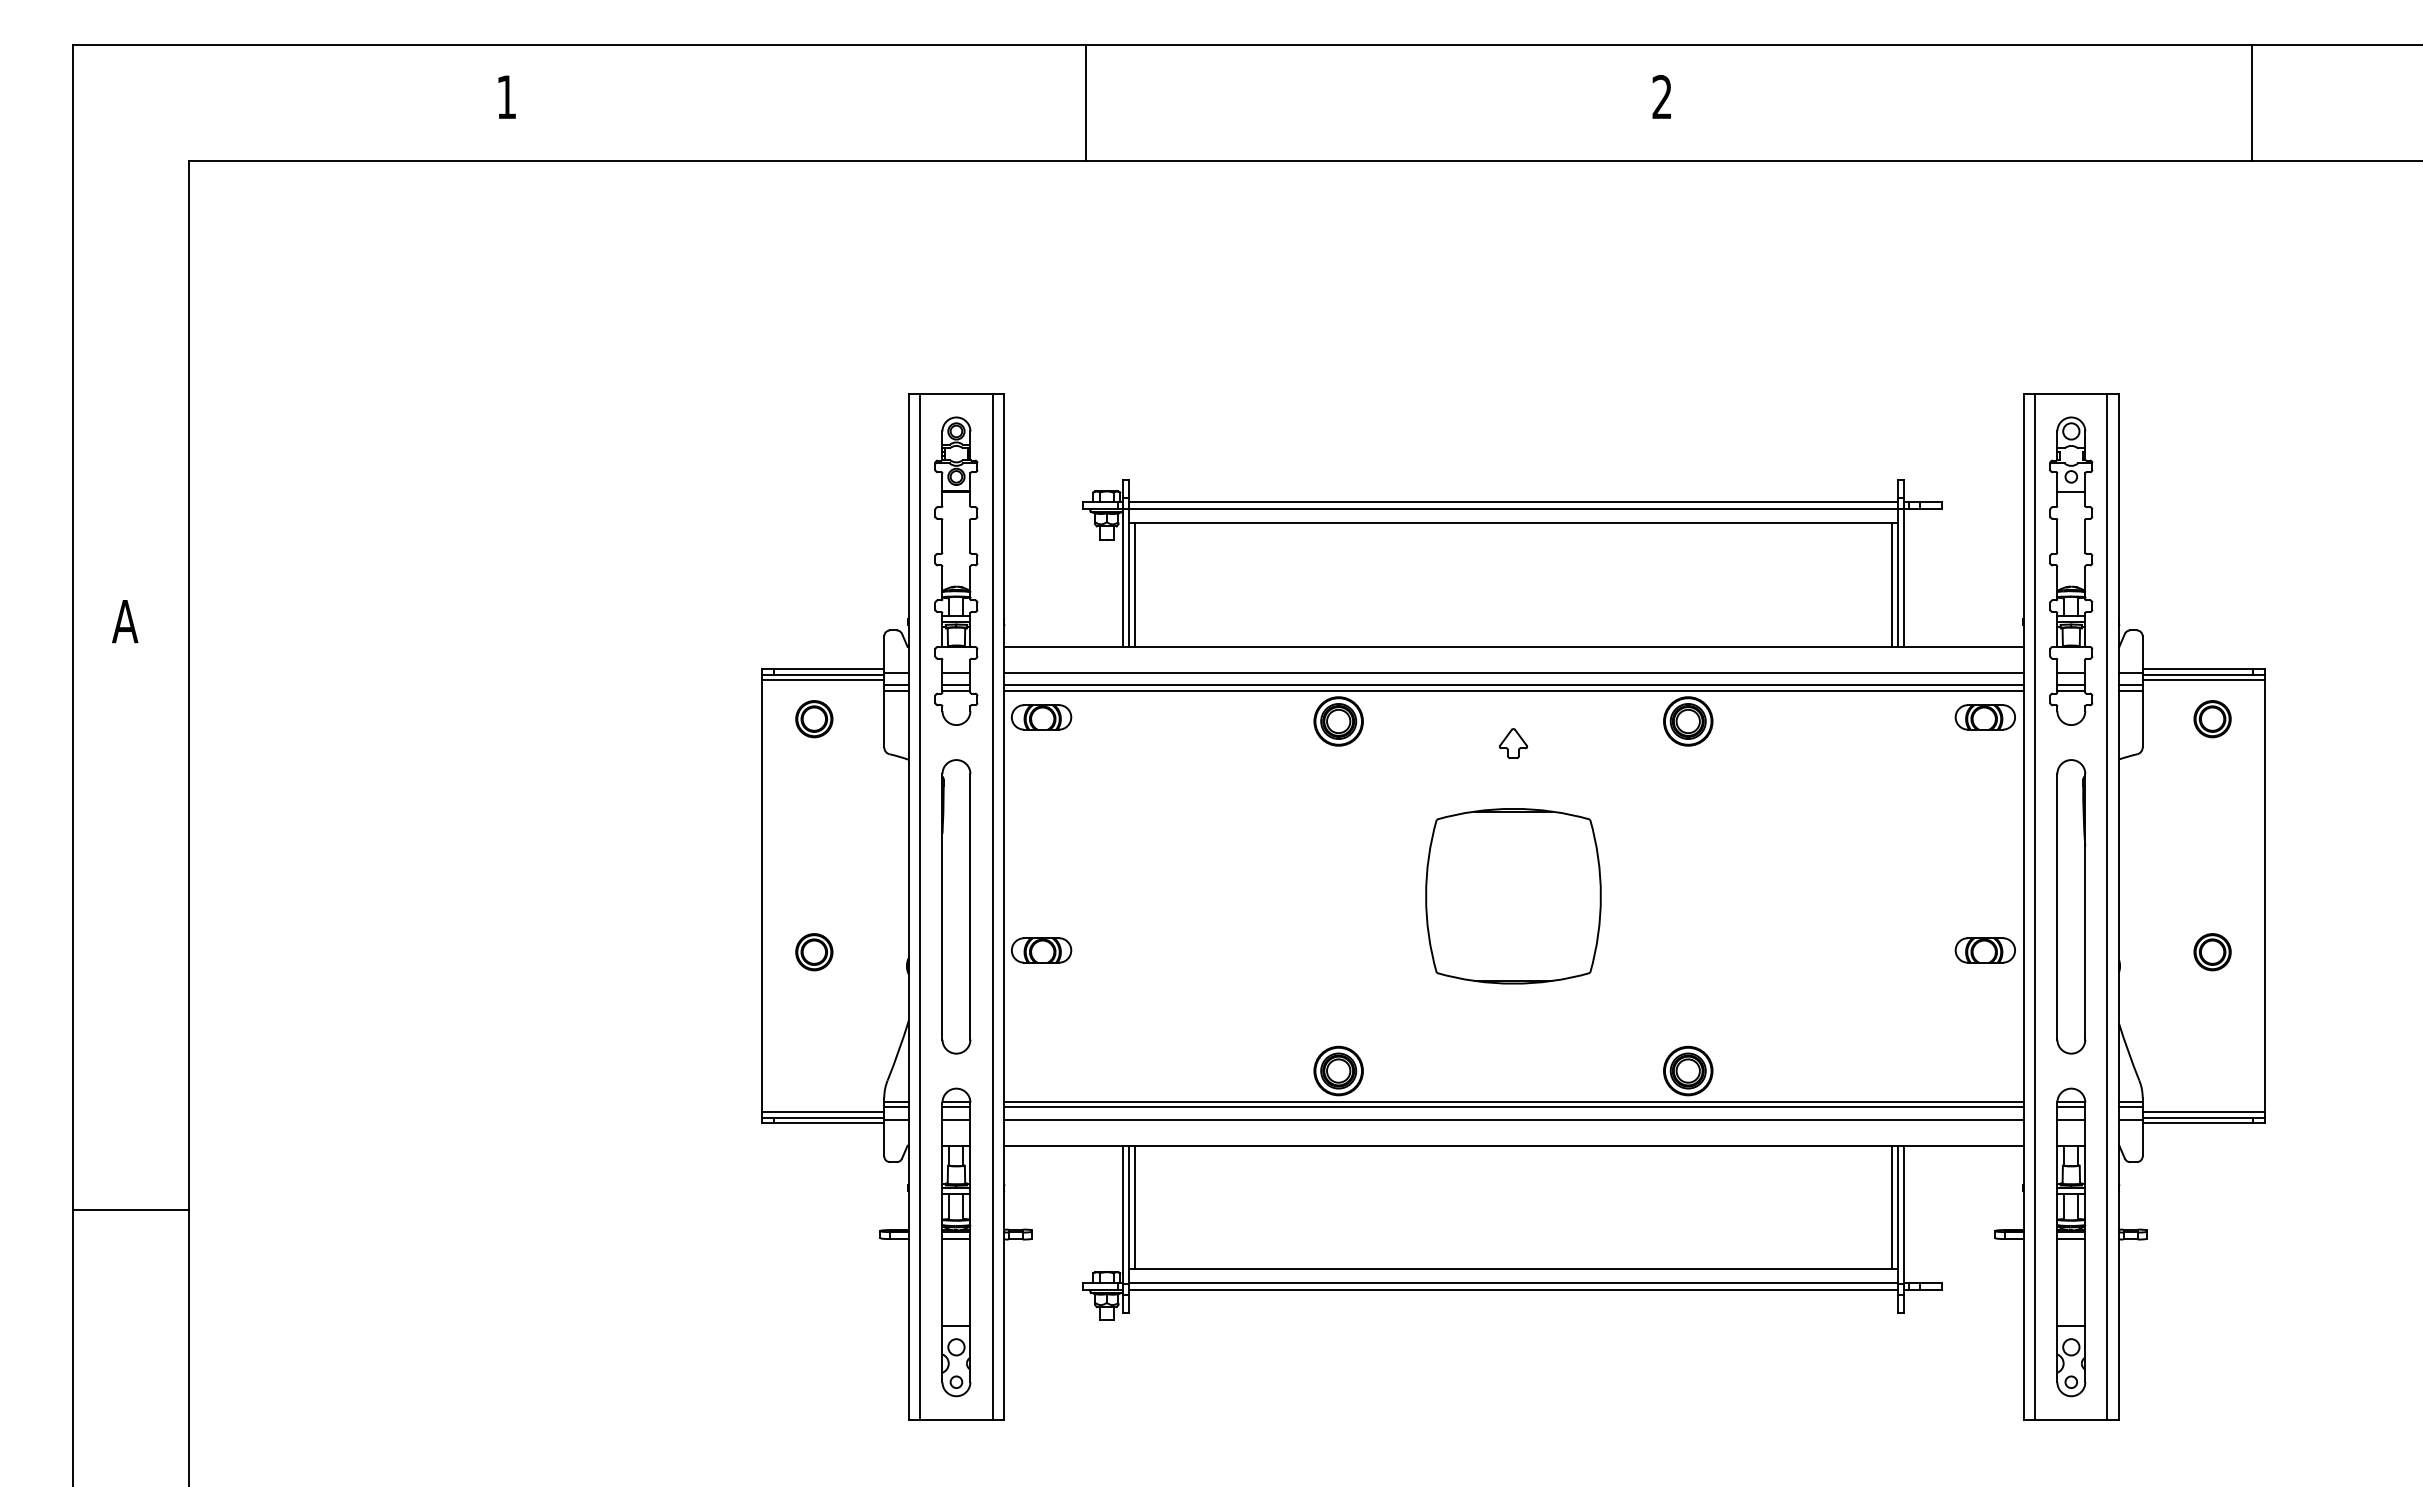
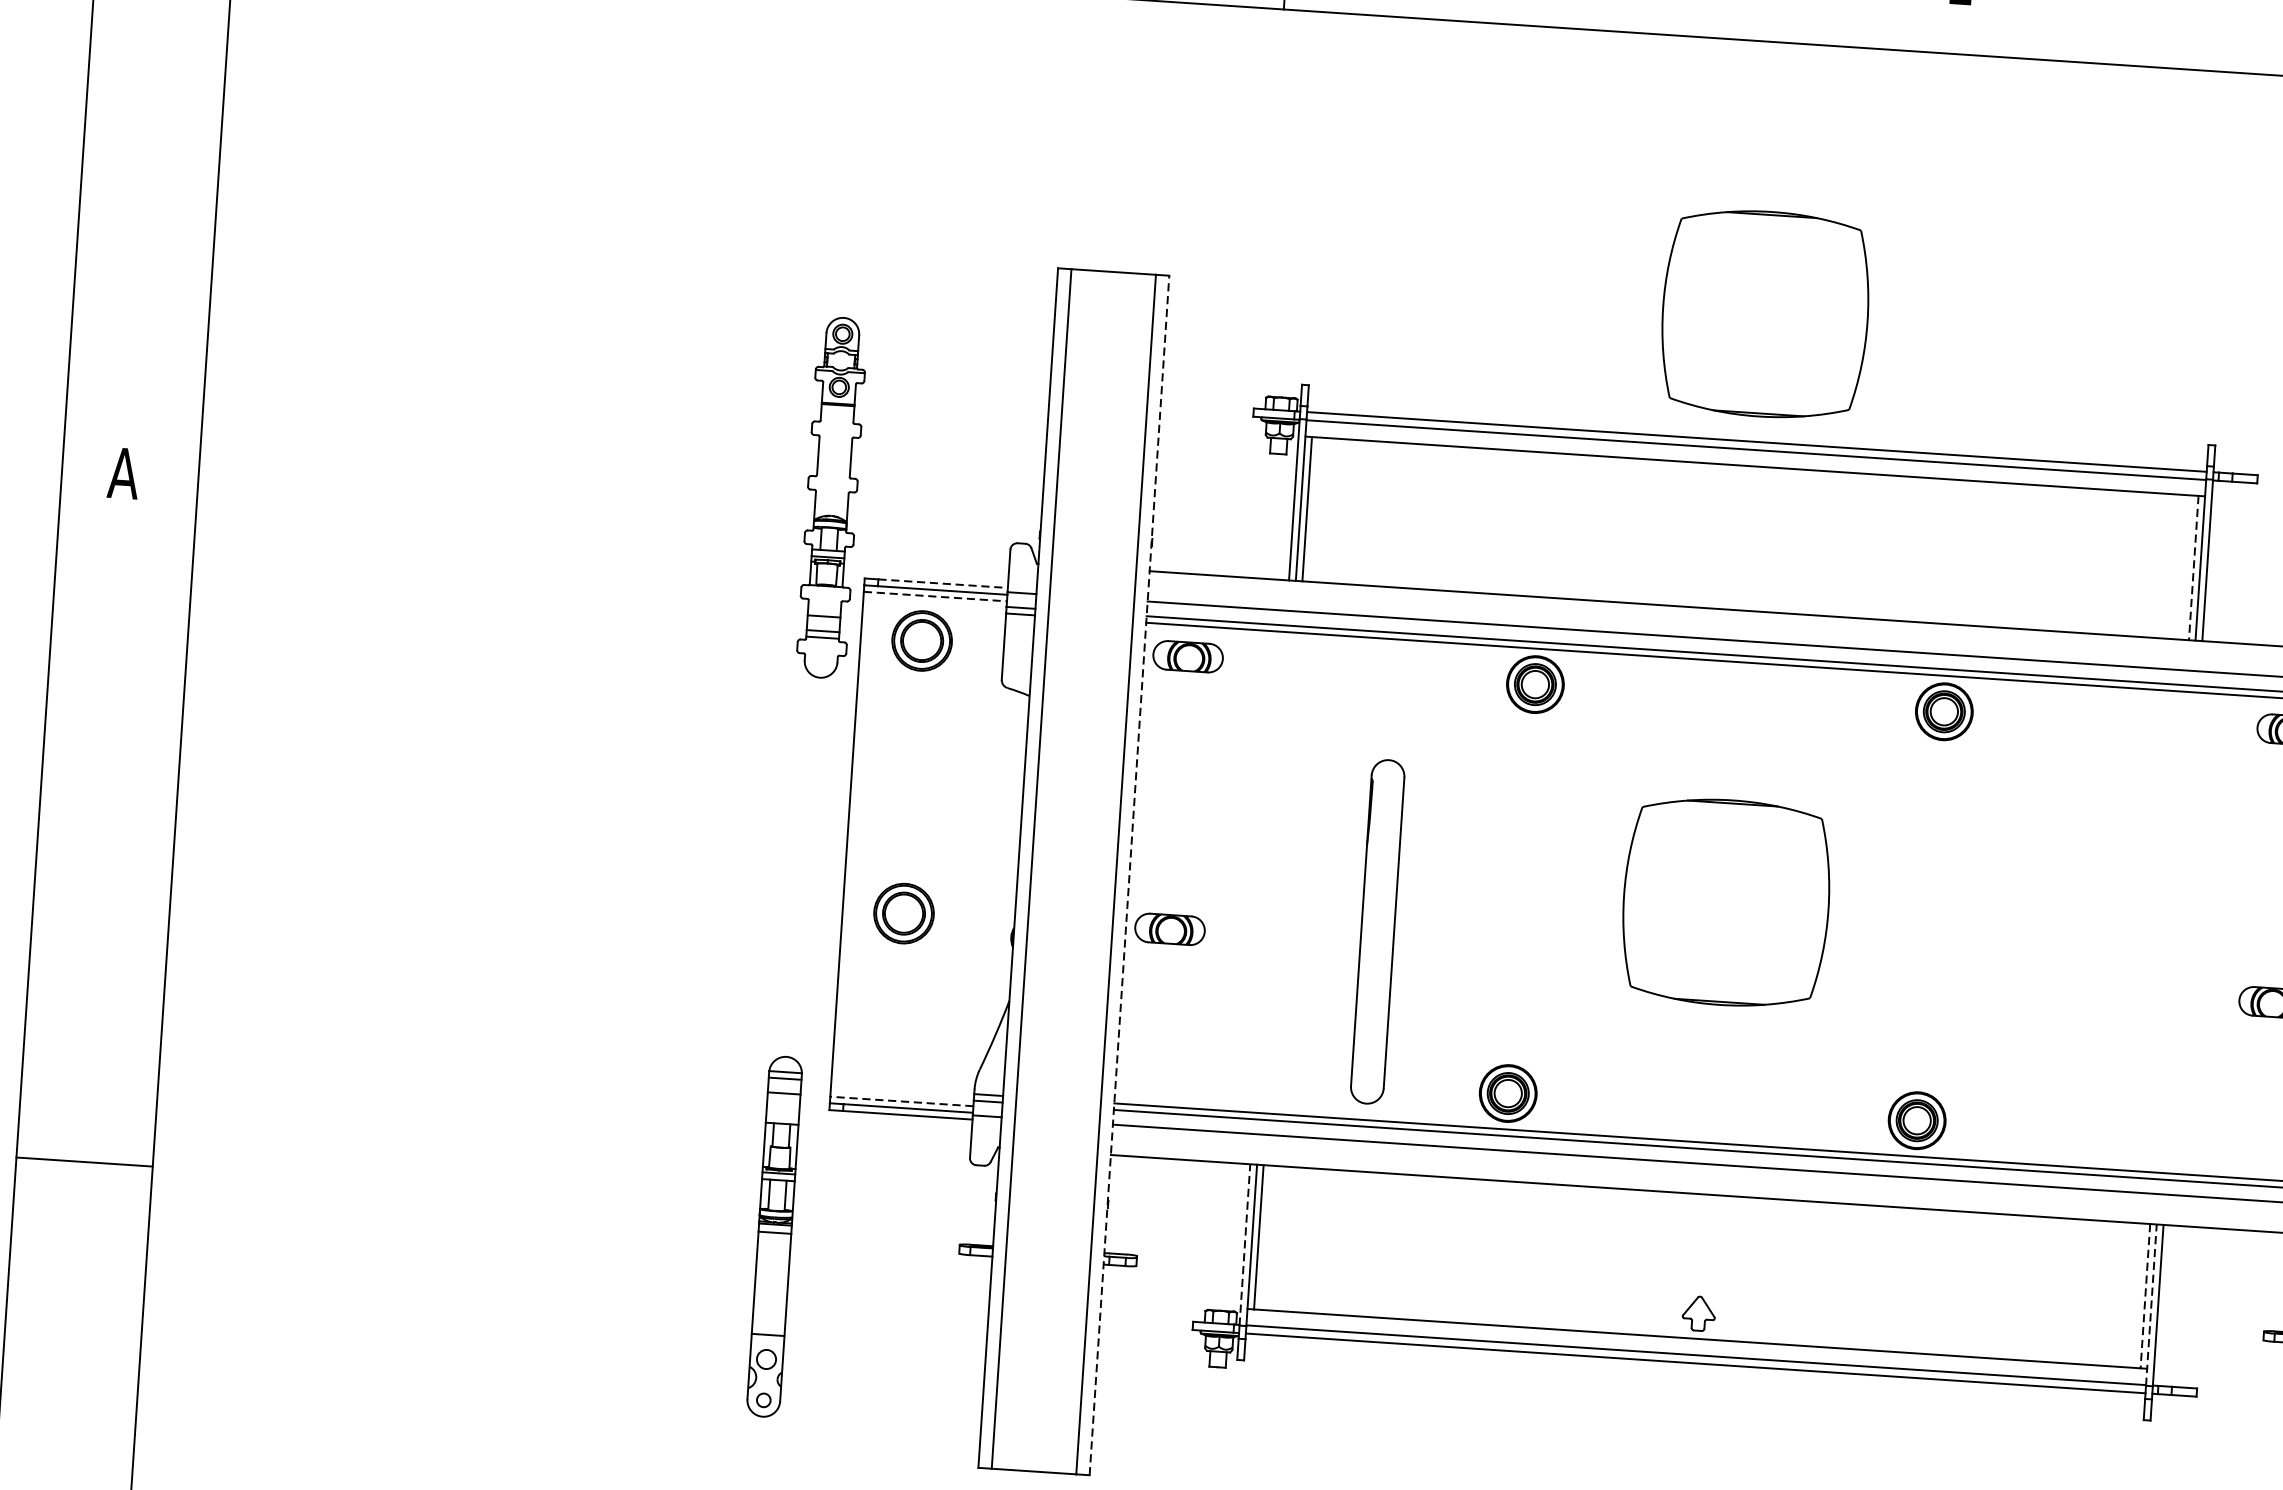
part: (1513, 393) -> (1765, 314), added
part: (956, 570) -> (832, 496), moved
line: (1892, 585) -> (2193, 568), solid -> dashed
line: (829, 669) -> (943, 584), solid -> dashed
line: (823, 680) -> (935, 596), solid -> dashed
part: (814, 719) -> (922, 641), size x1.4
part: (1512, 743) -> (1697, 1313), moved
part: (956, 906) -> (1377, 931), moved
line: (1004, 906) -> (1130, 875), solid -> dashed
part: (814, 952) -> (904, 914), size x1.4
line: (822, 1112) -> (901, 1101), solid -> dashed
line: (1892, 1207) -> (2145, 1296), solid -> dashed
line: (1123, 1214) -> (1245, 1244), solid -> dashed
line: (1898, 1214) -> (2151, 1304), solid -> dashed
part: (956, 1242) -> (774, 1236), moved

